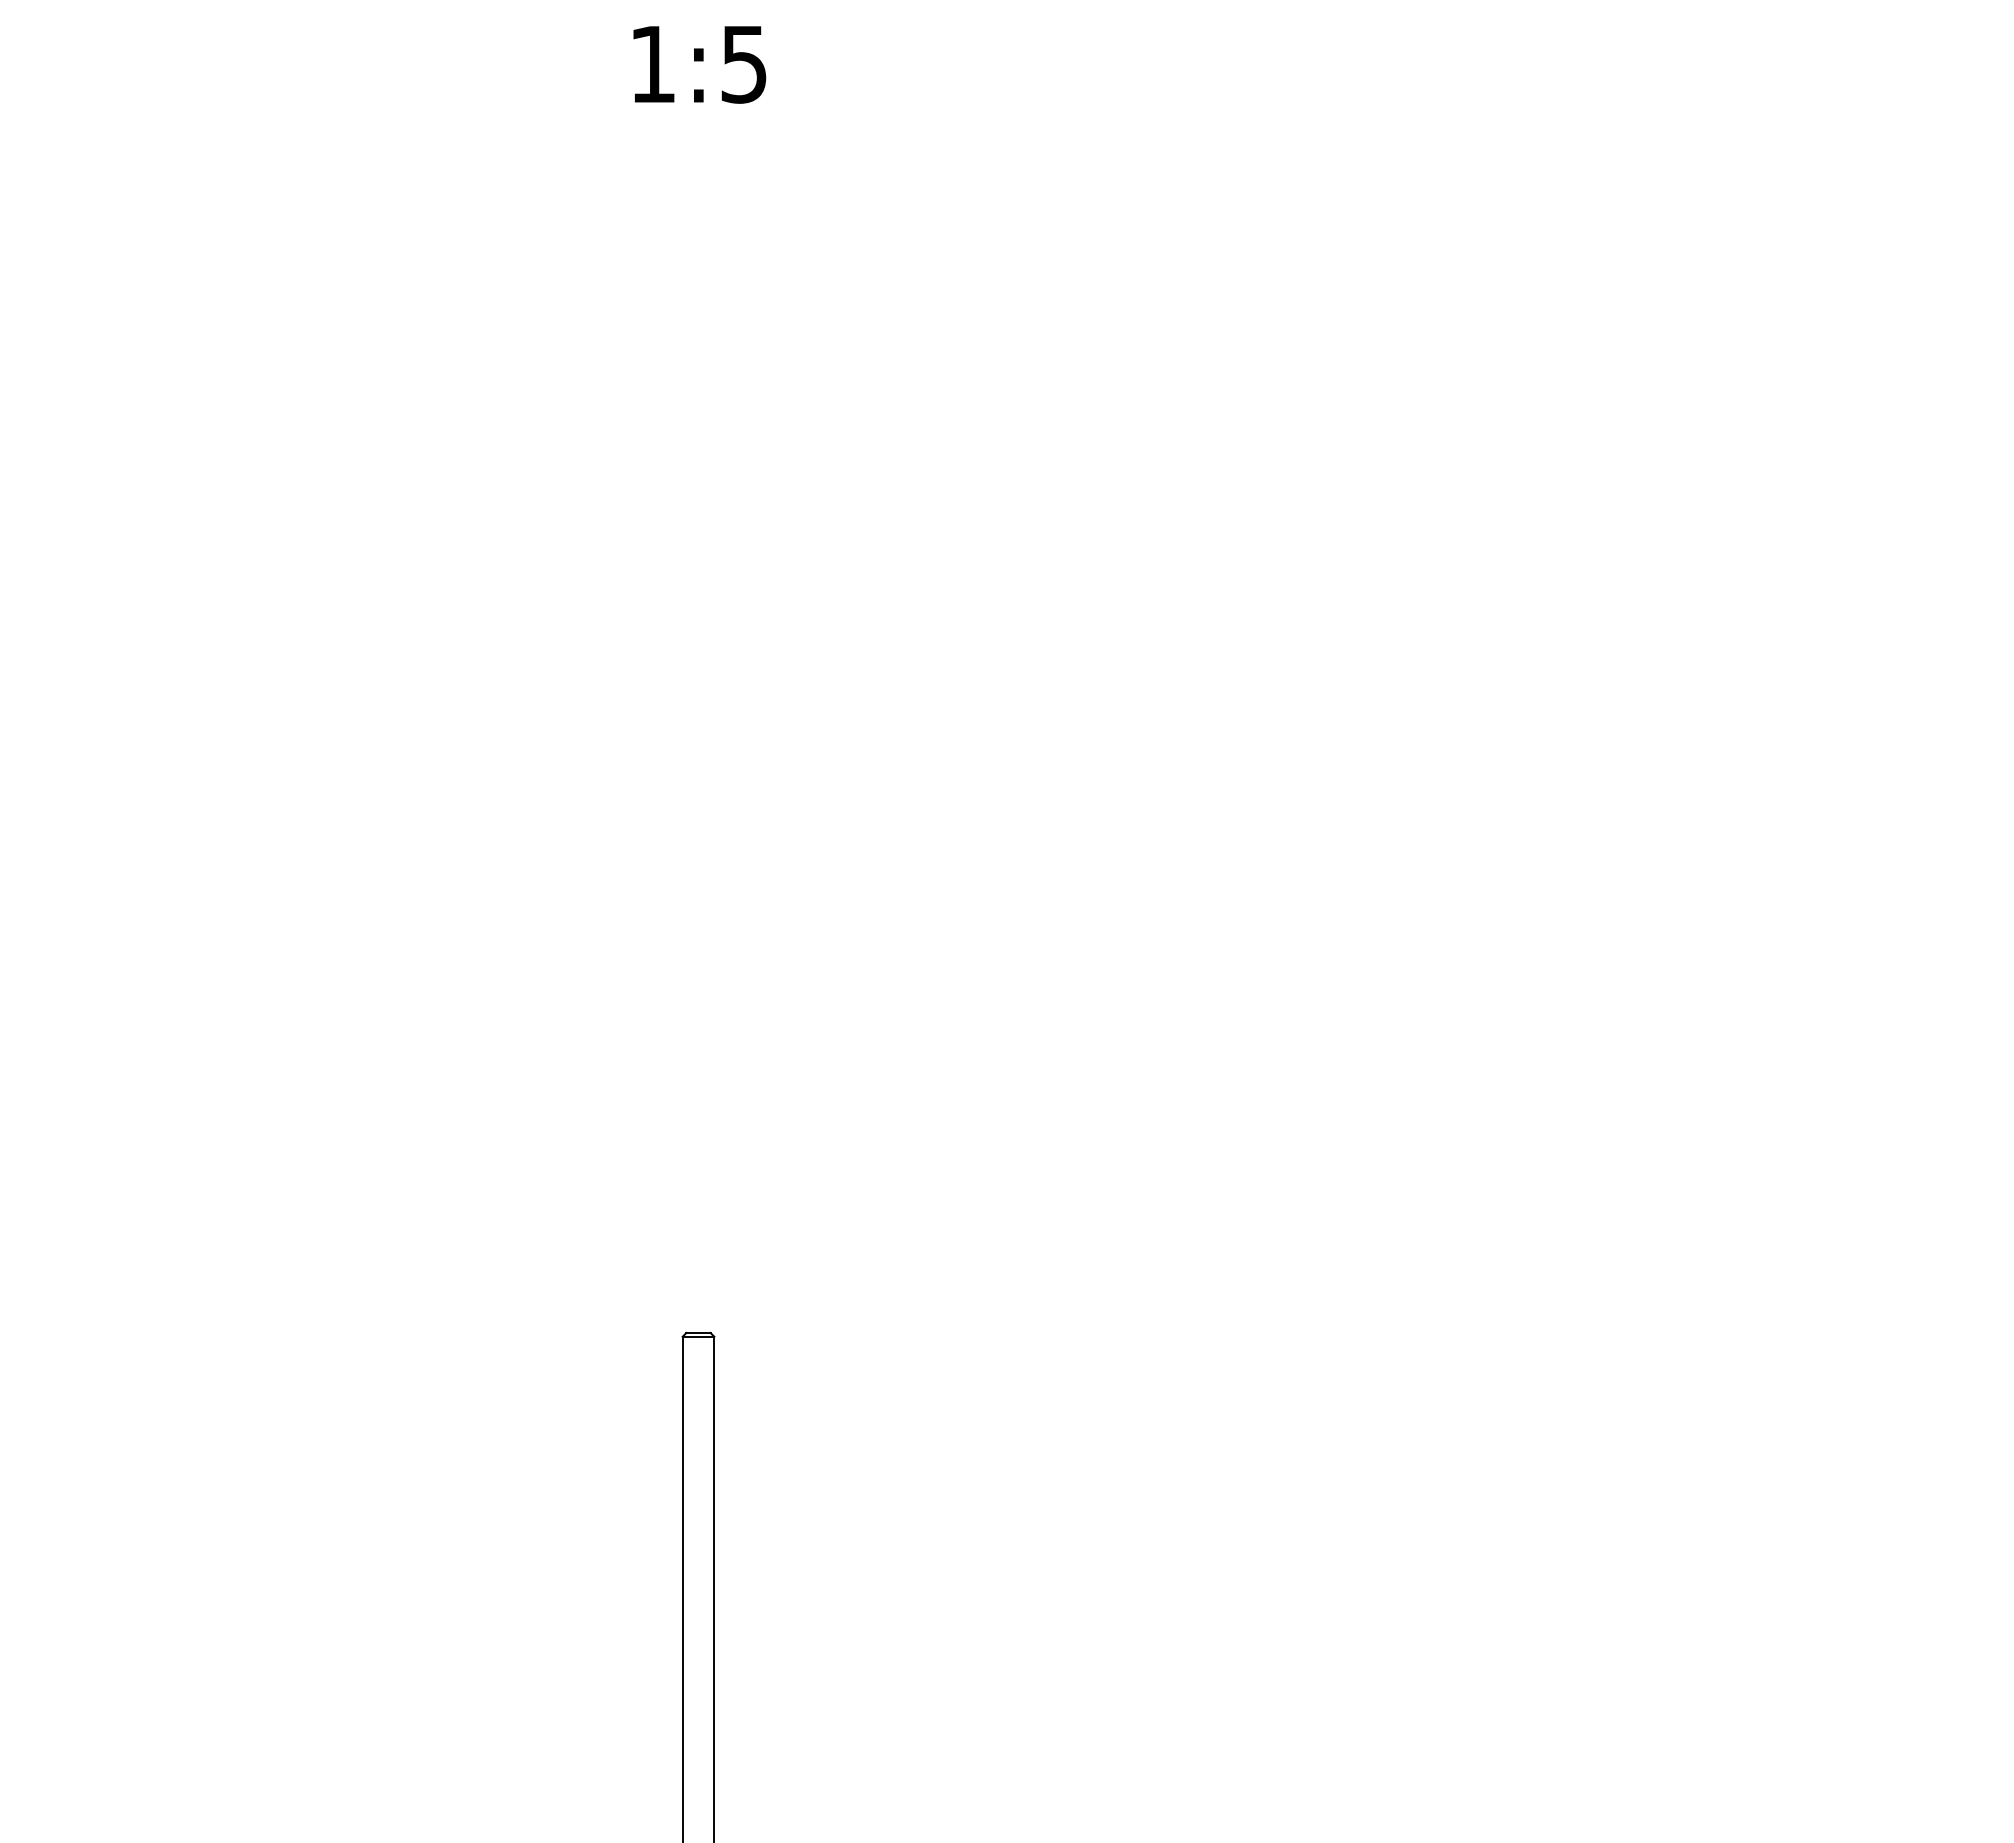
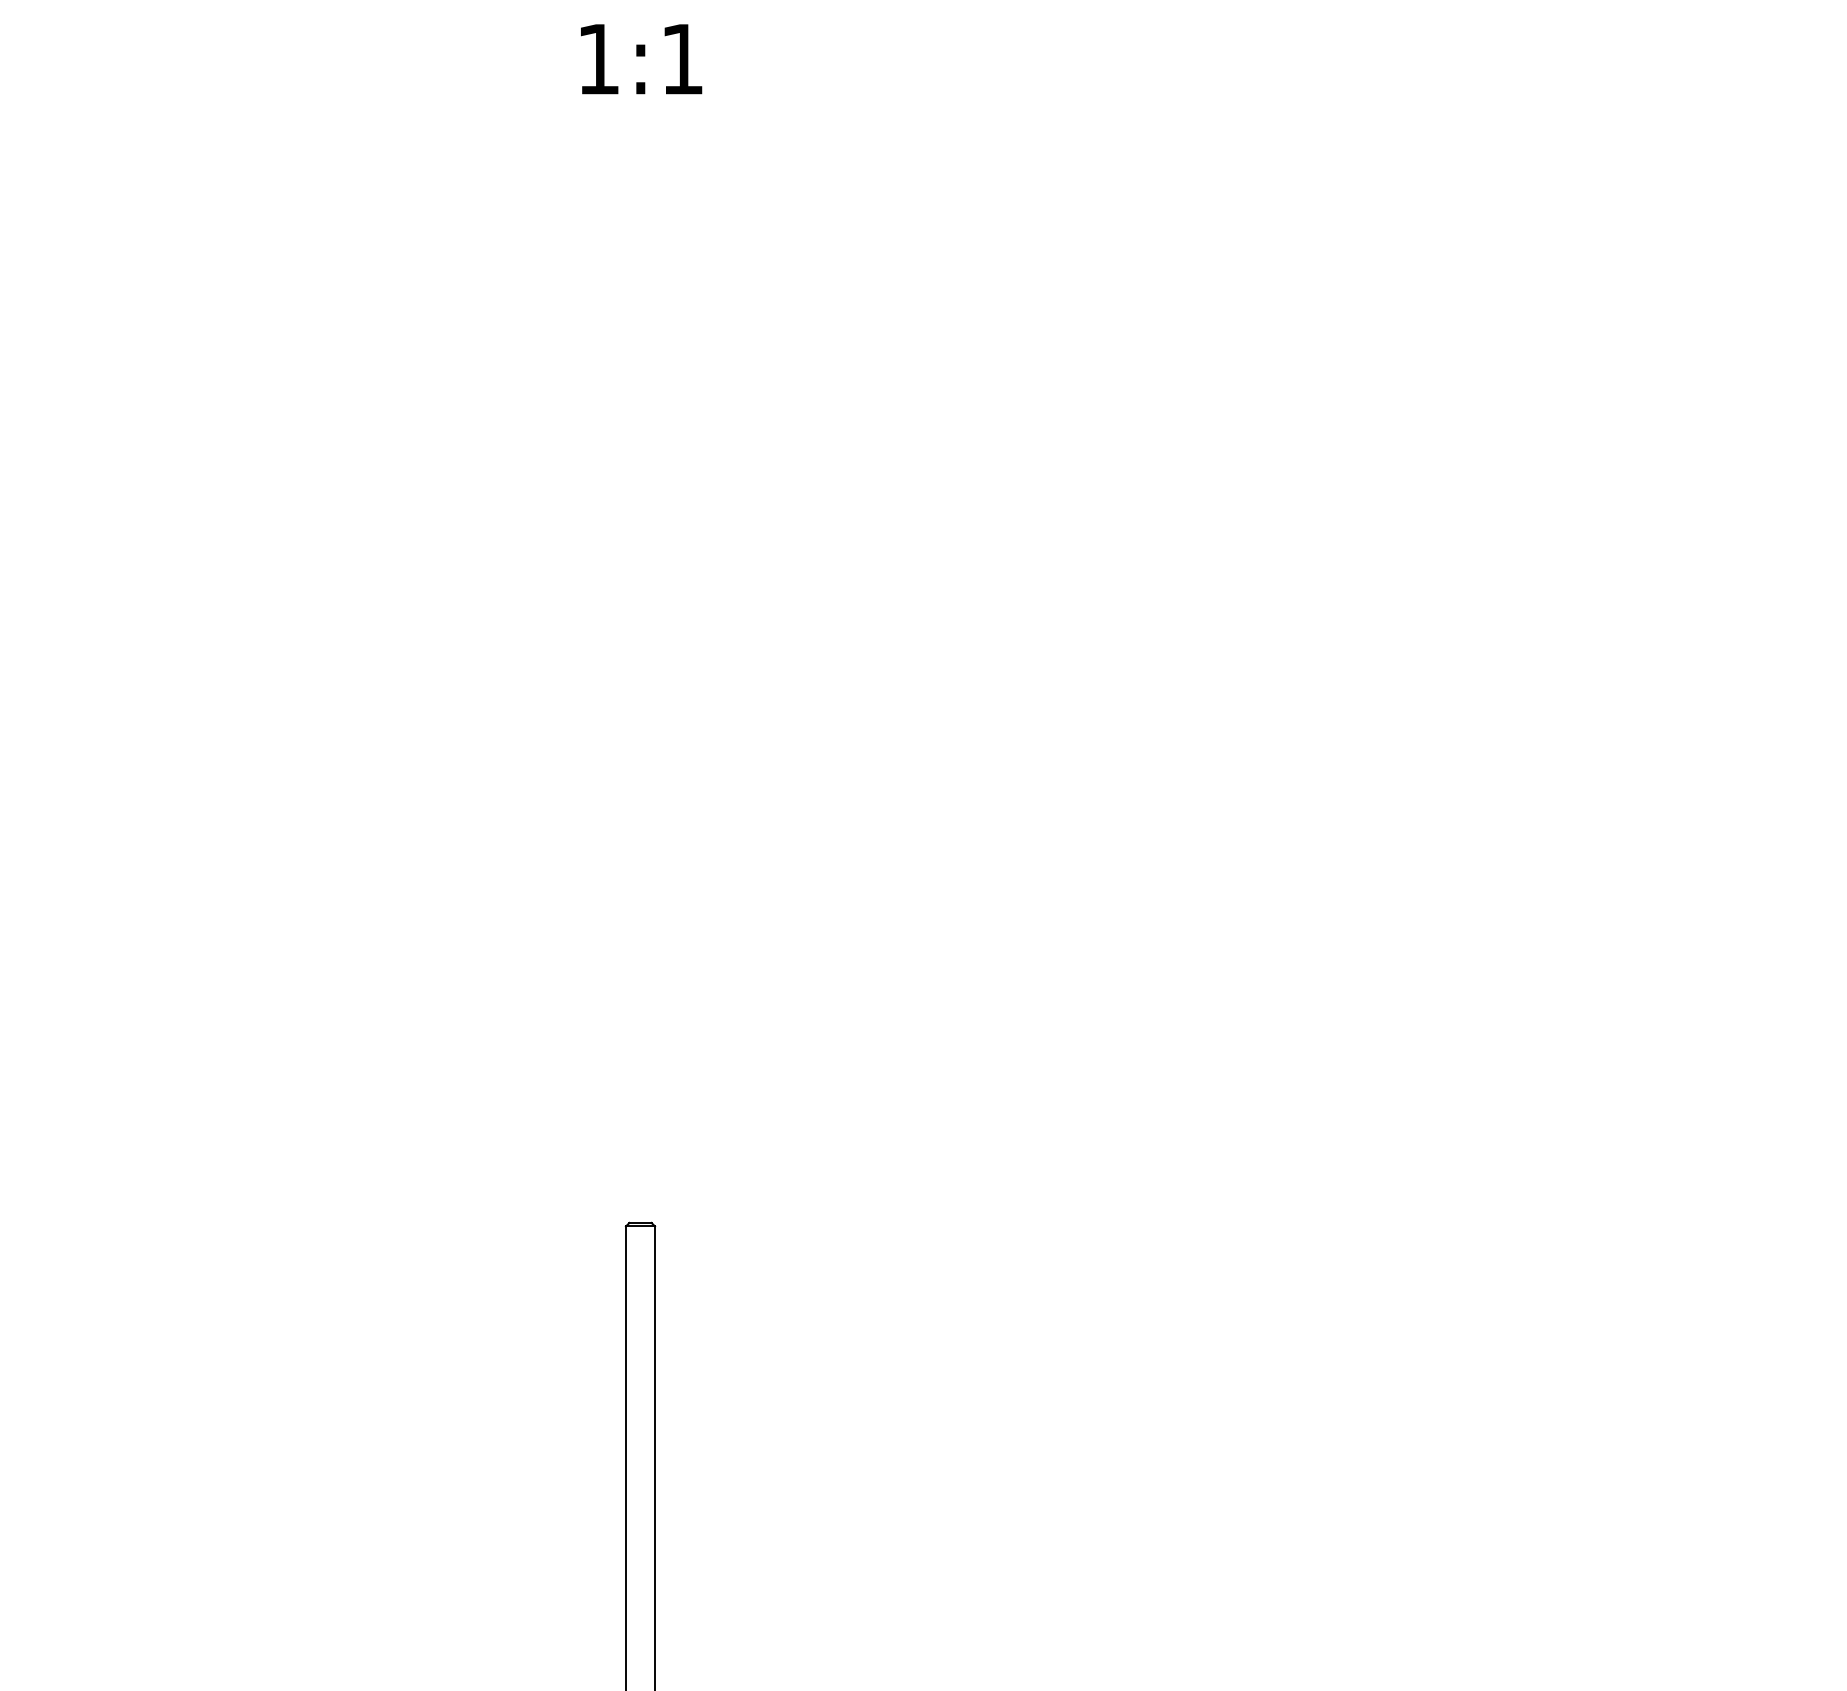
text: (743, 64) -> (681, 59), 1:5 -> 1:1

